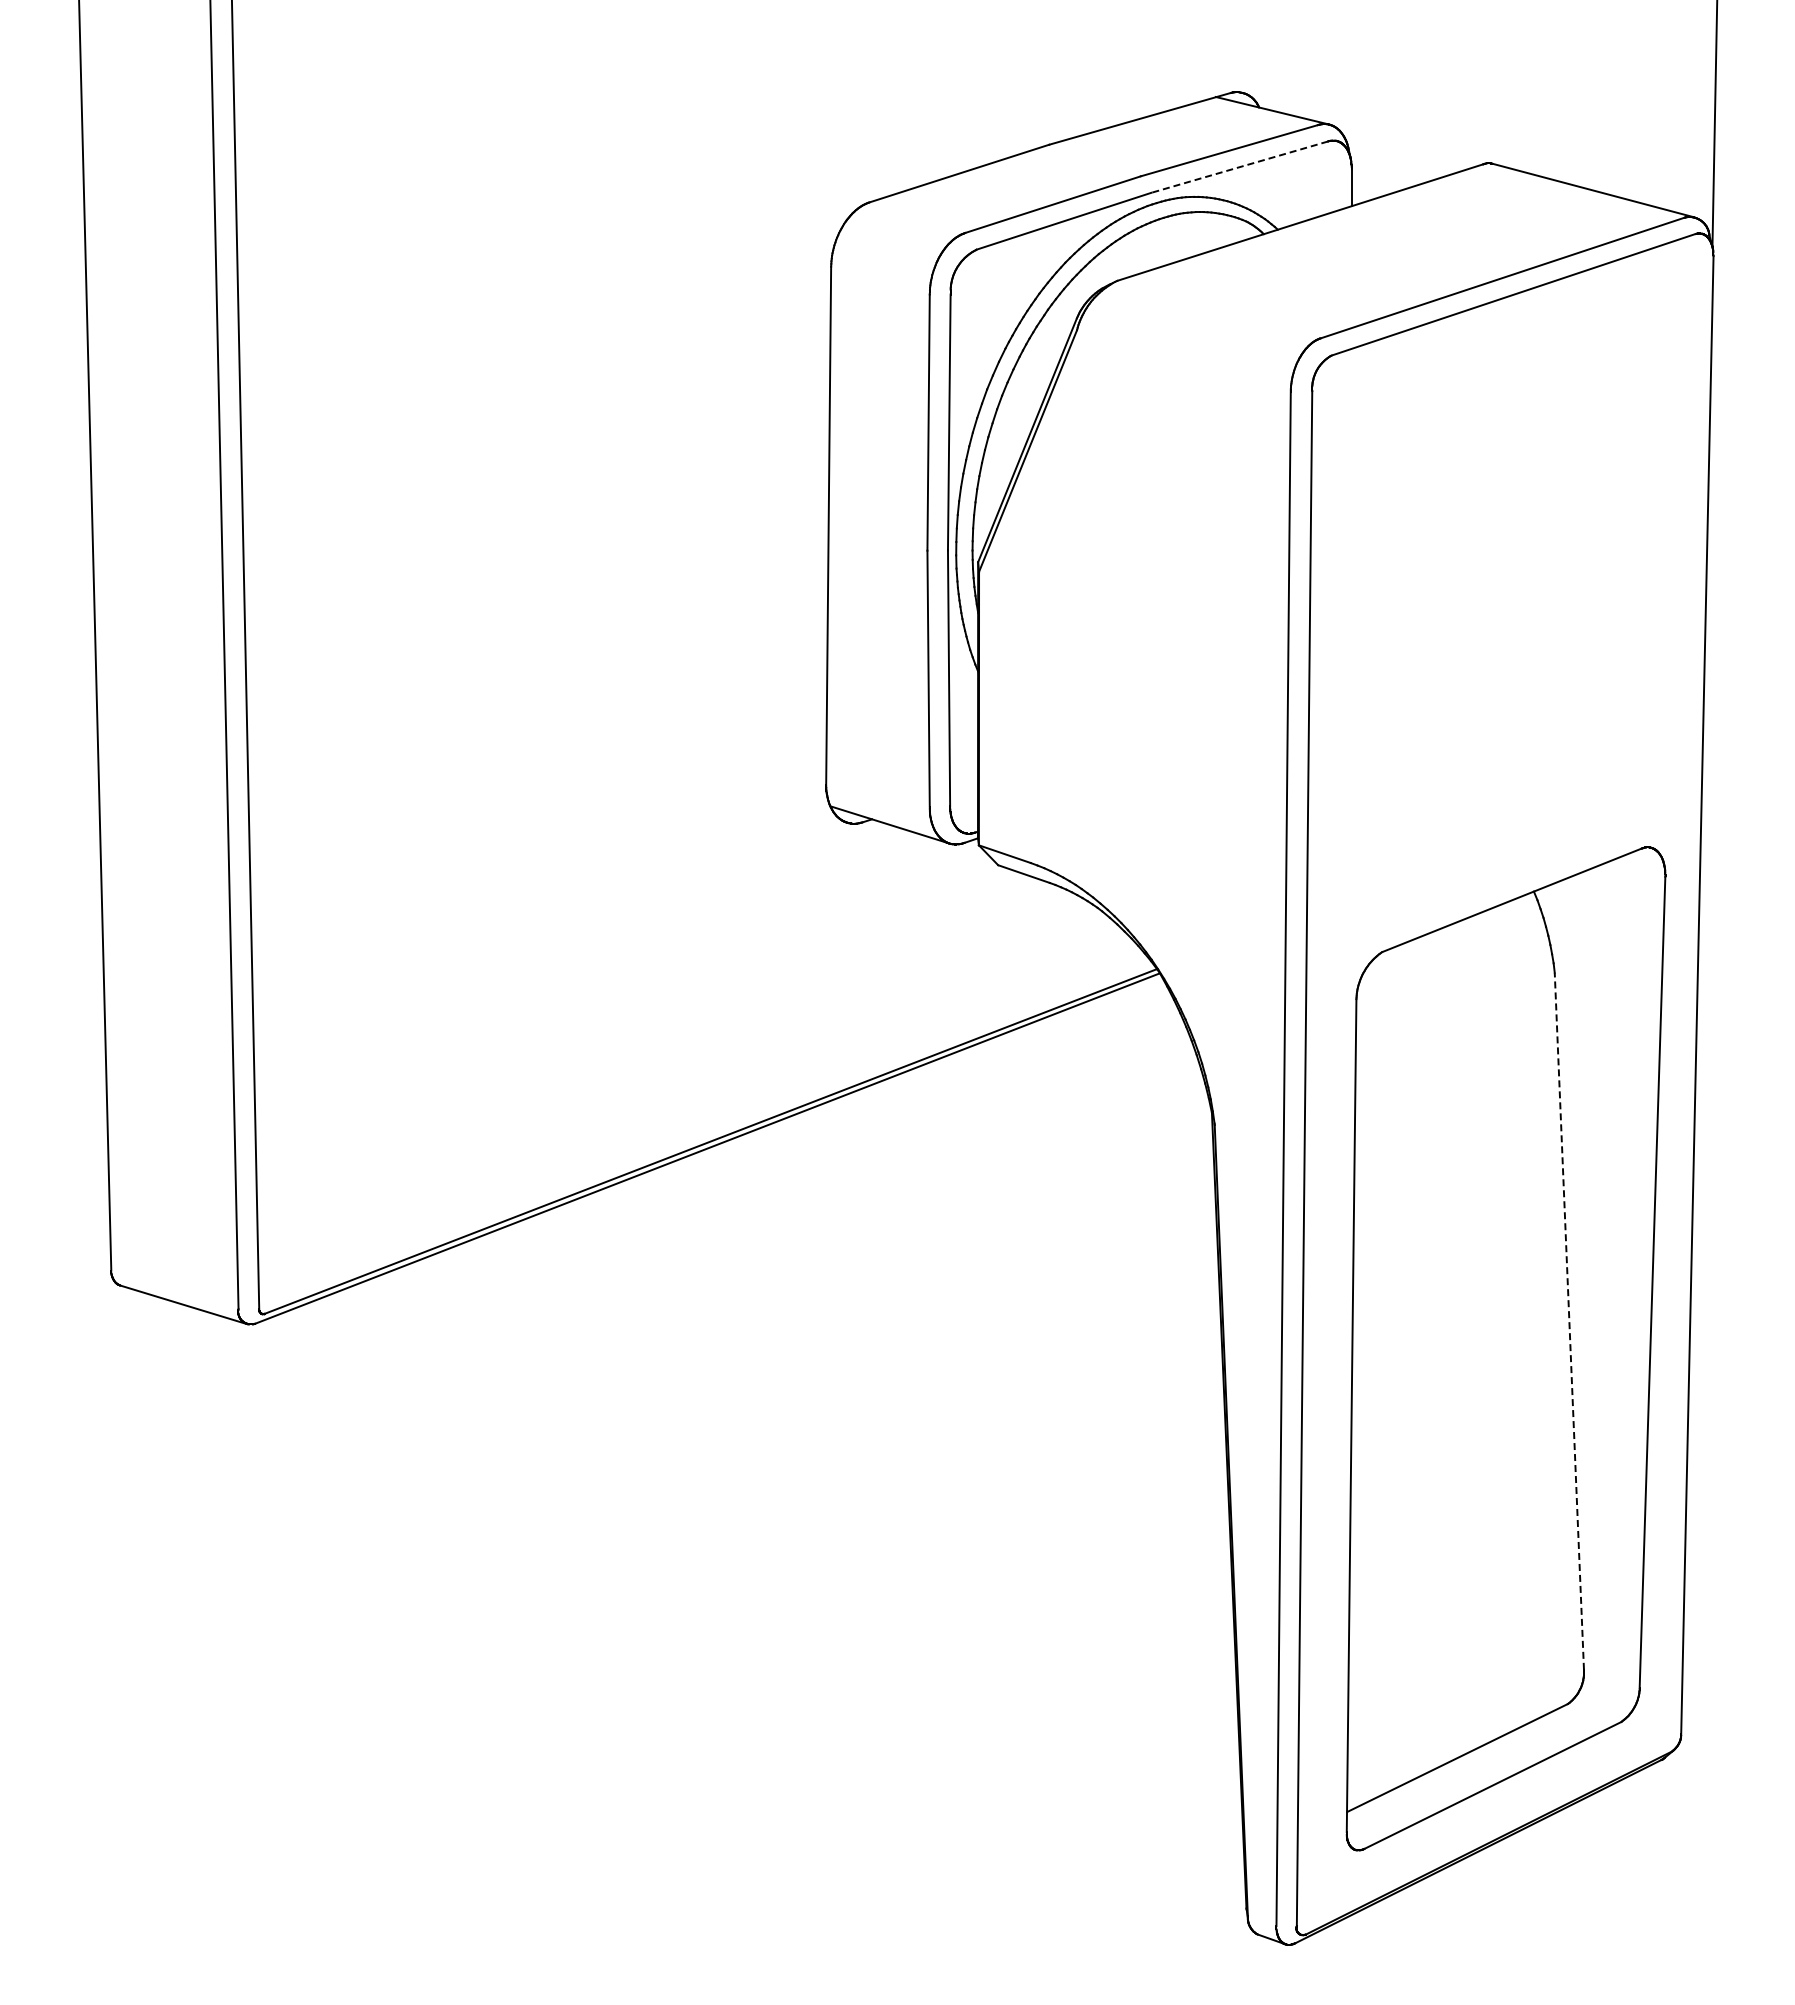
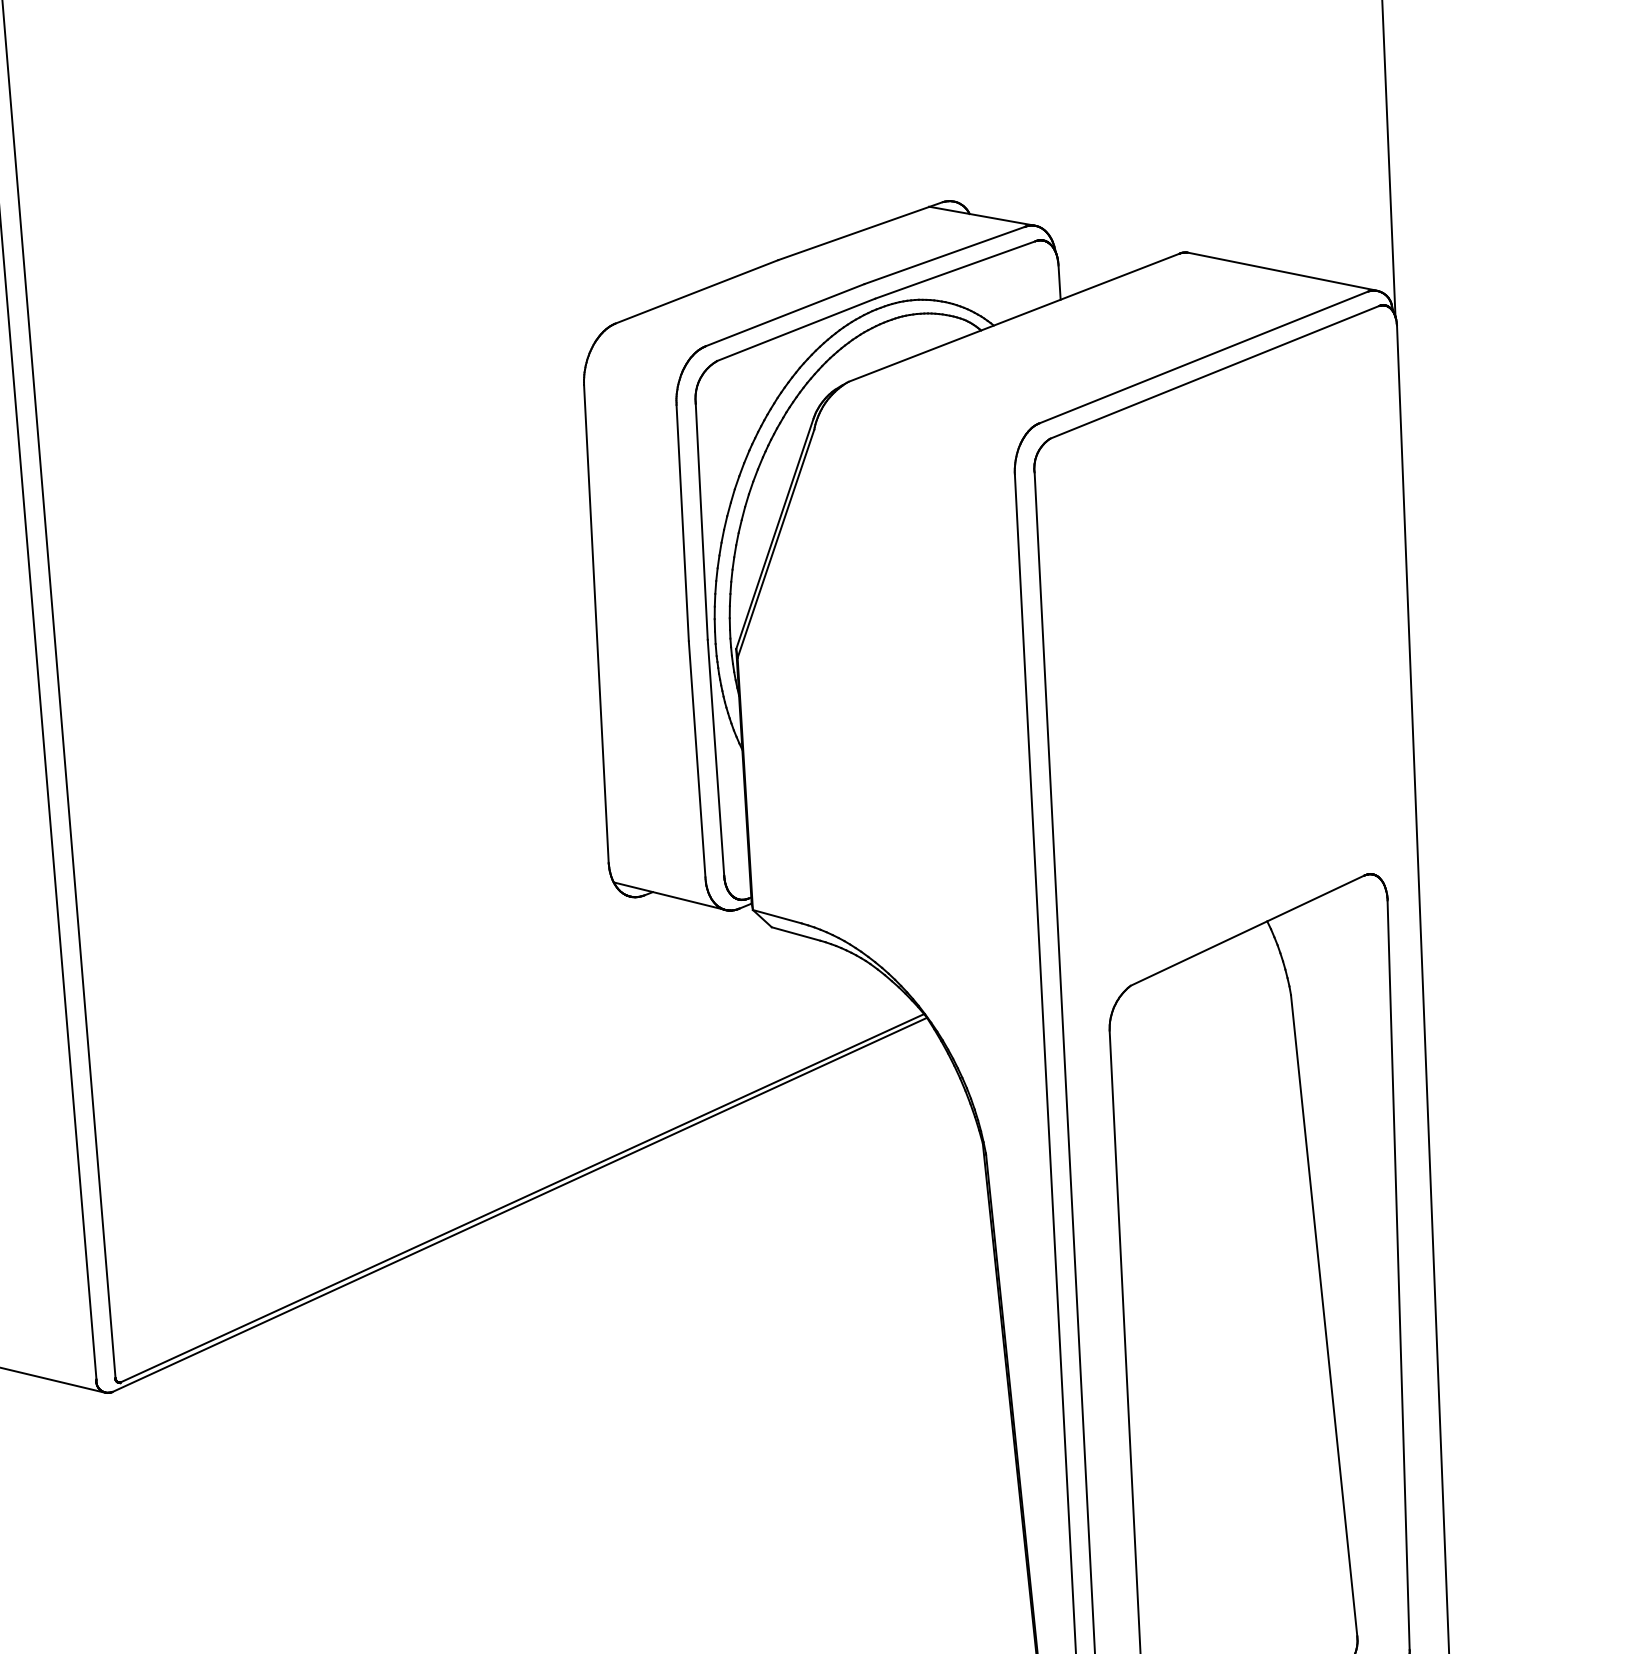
line: (1239, 167) -> (954, 270), dashed -> solid
line: (1569, 1321) -> (1324, 1315), dashed -> solid

